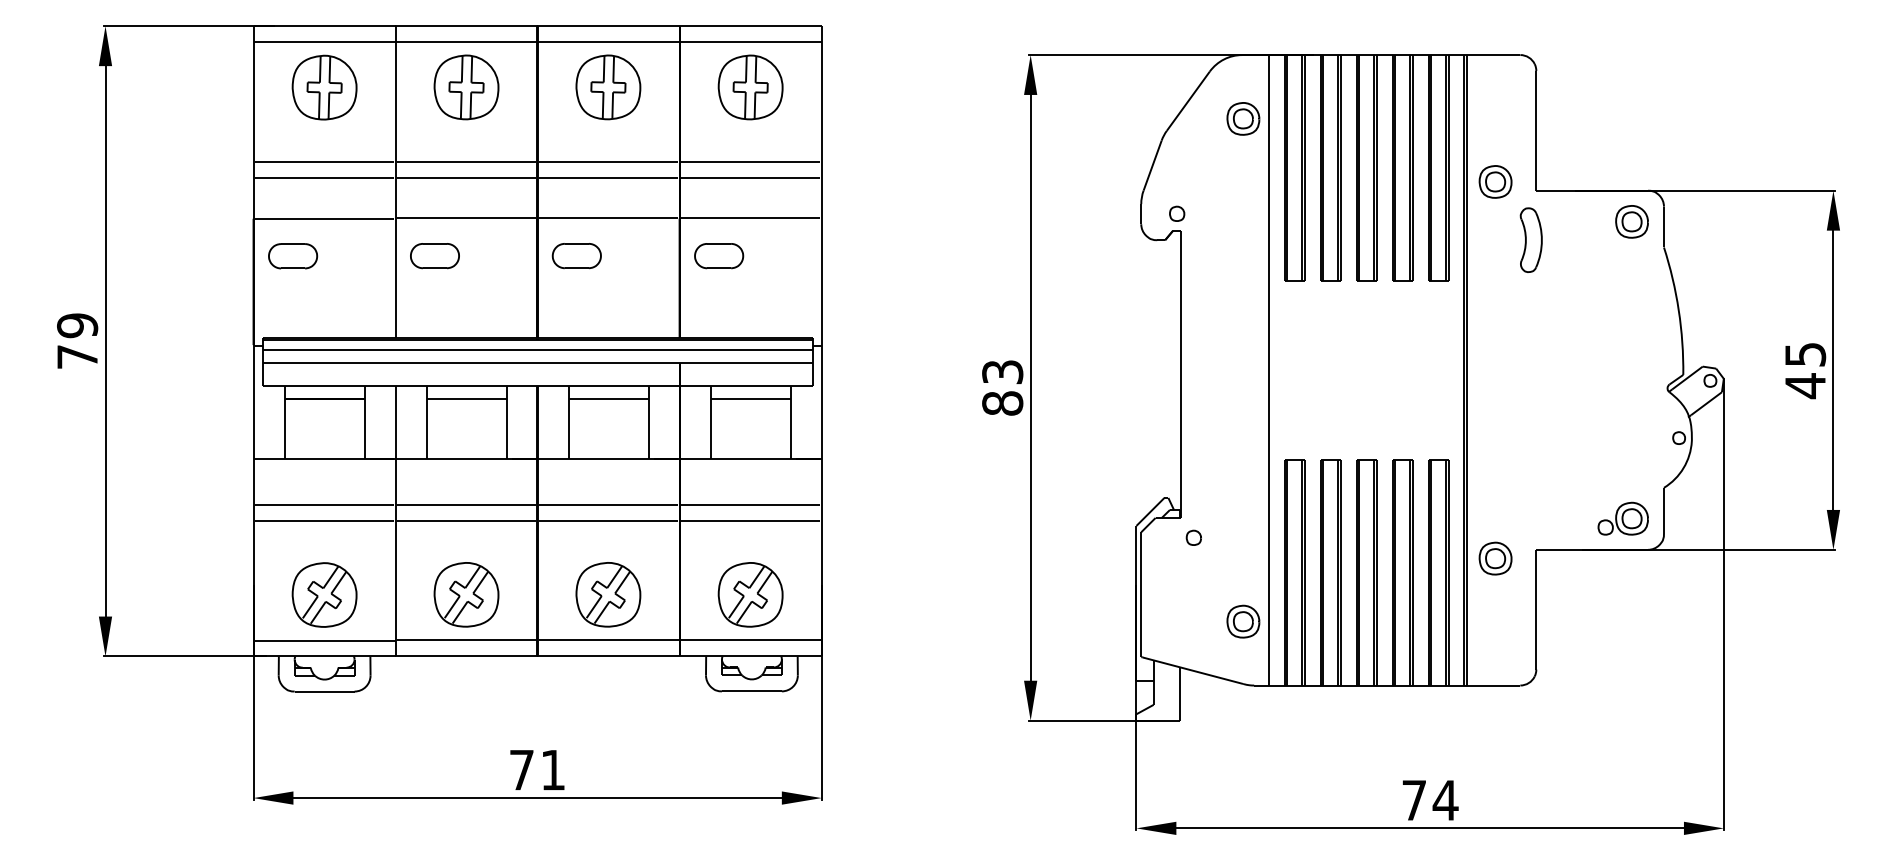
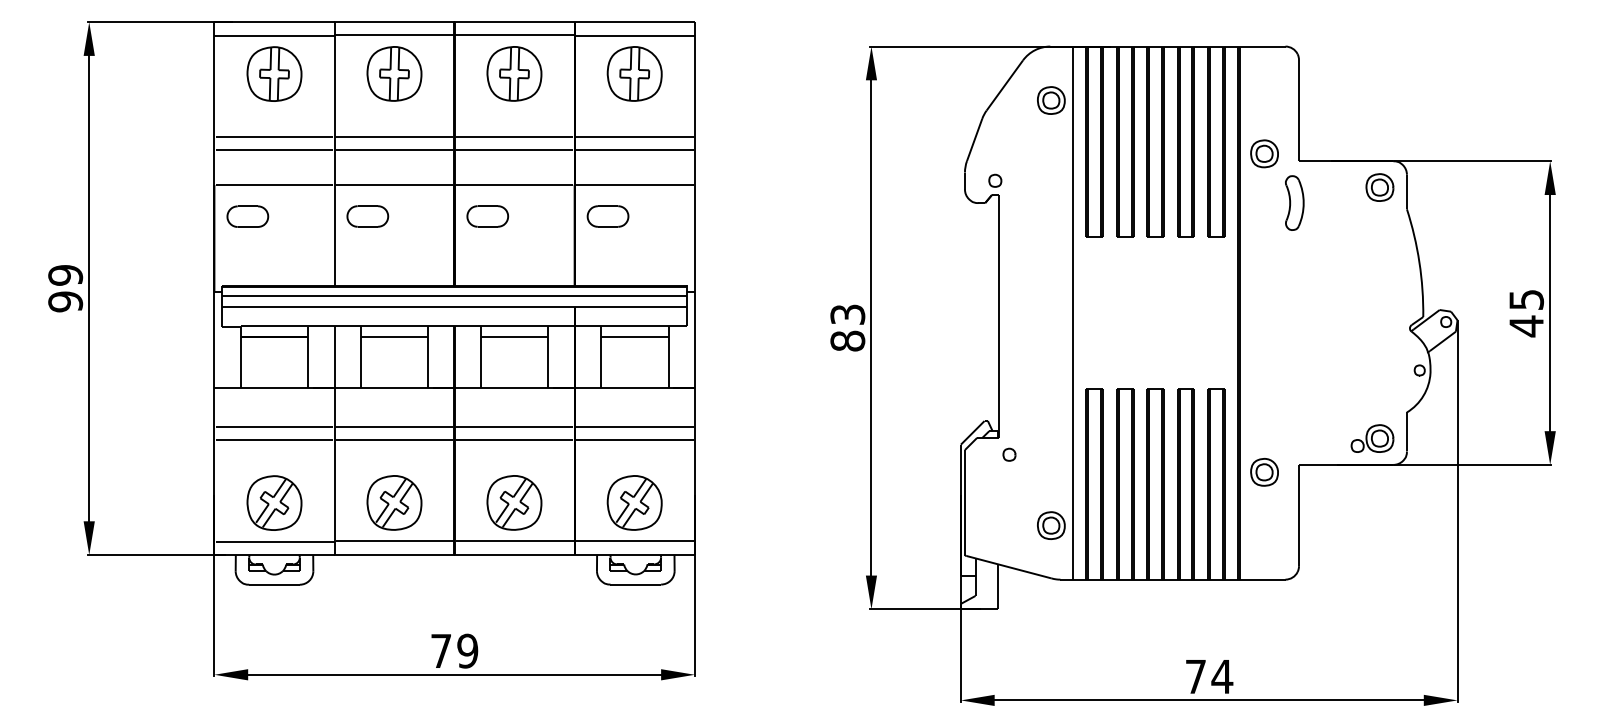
text: (77, 356) -> (65, 301), 79 -> 99
text: (552, 769) -> (467, 650), 71 -> 79

